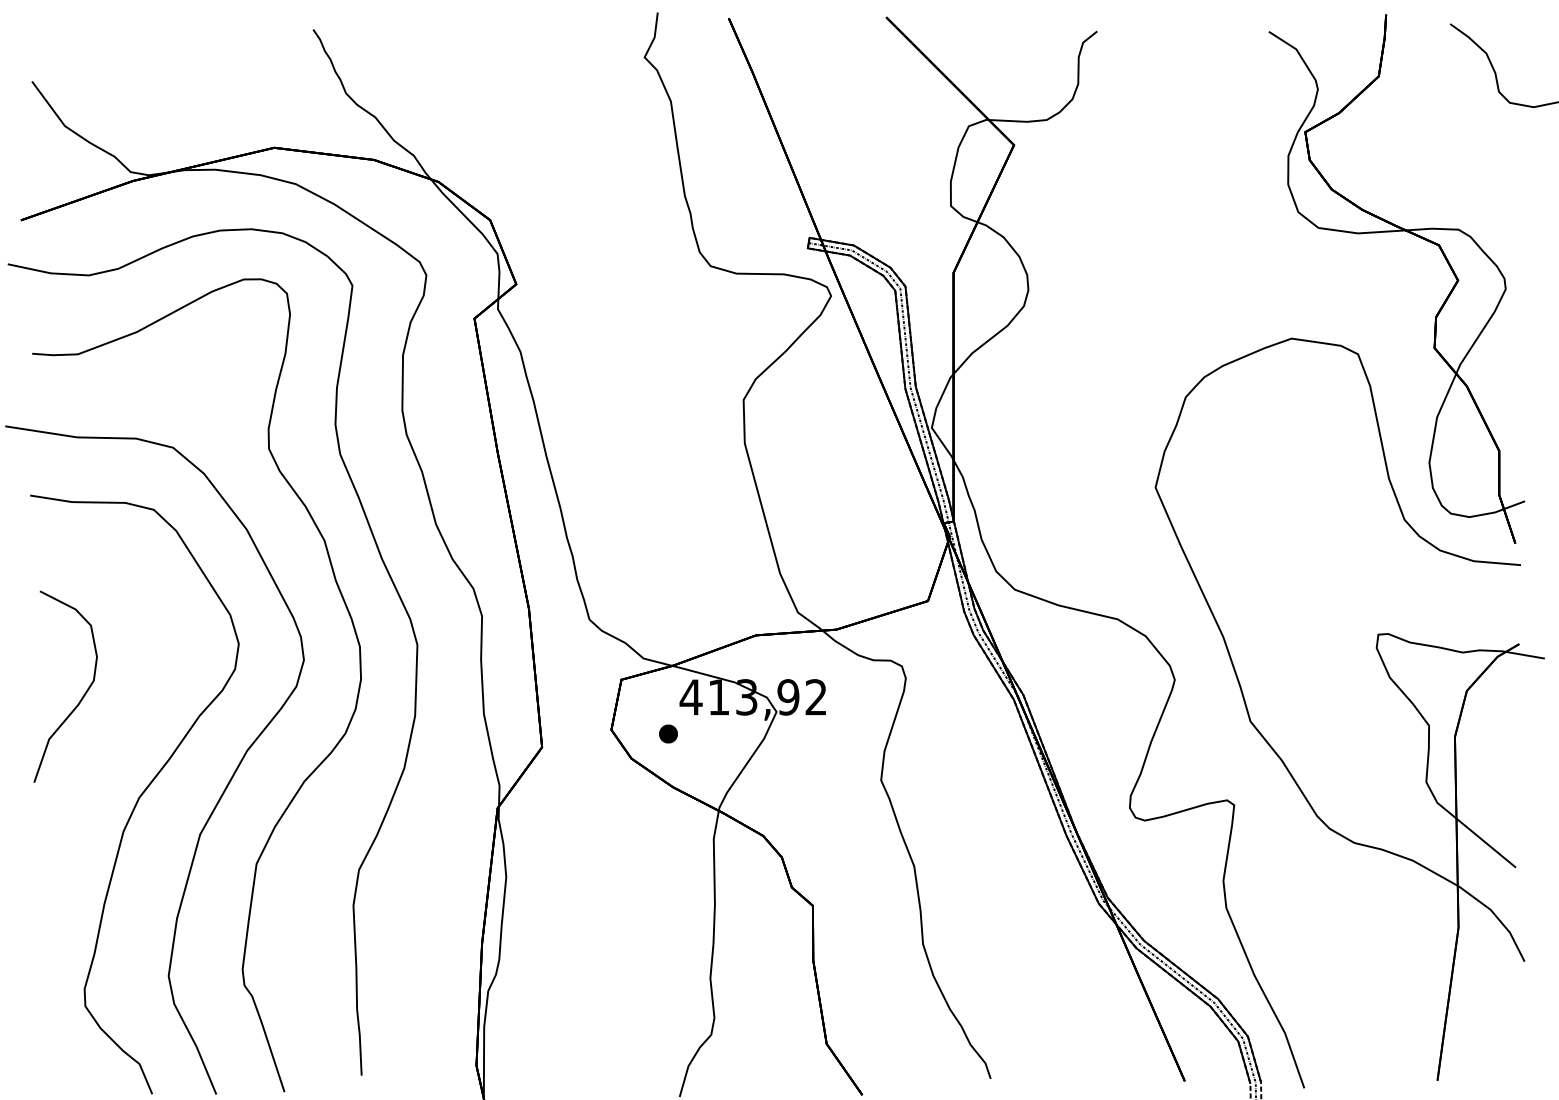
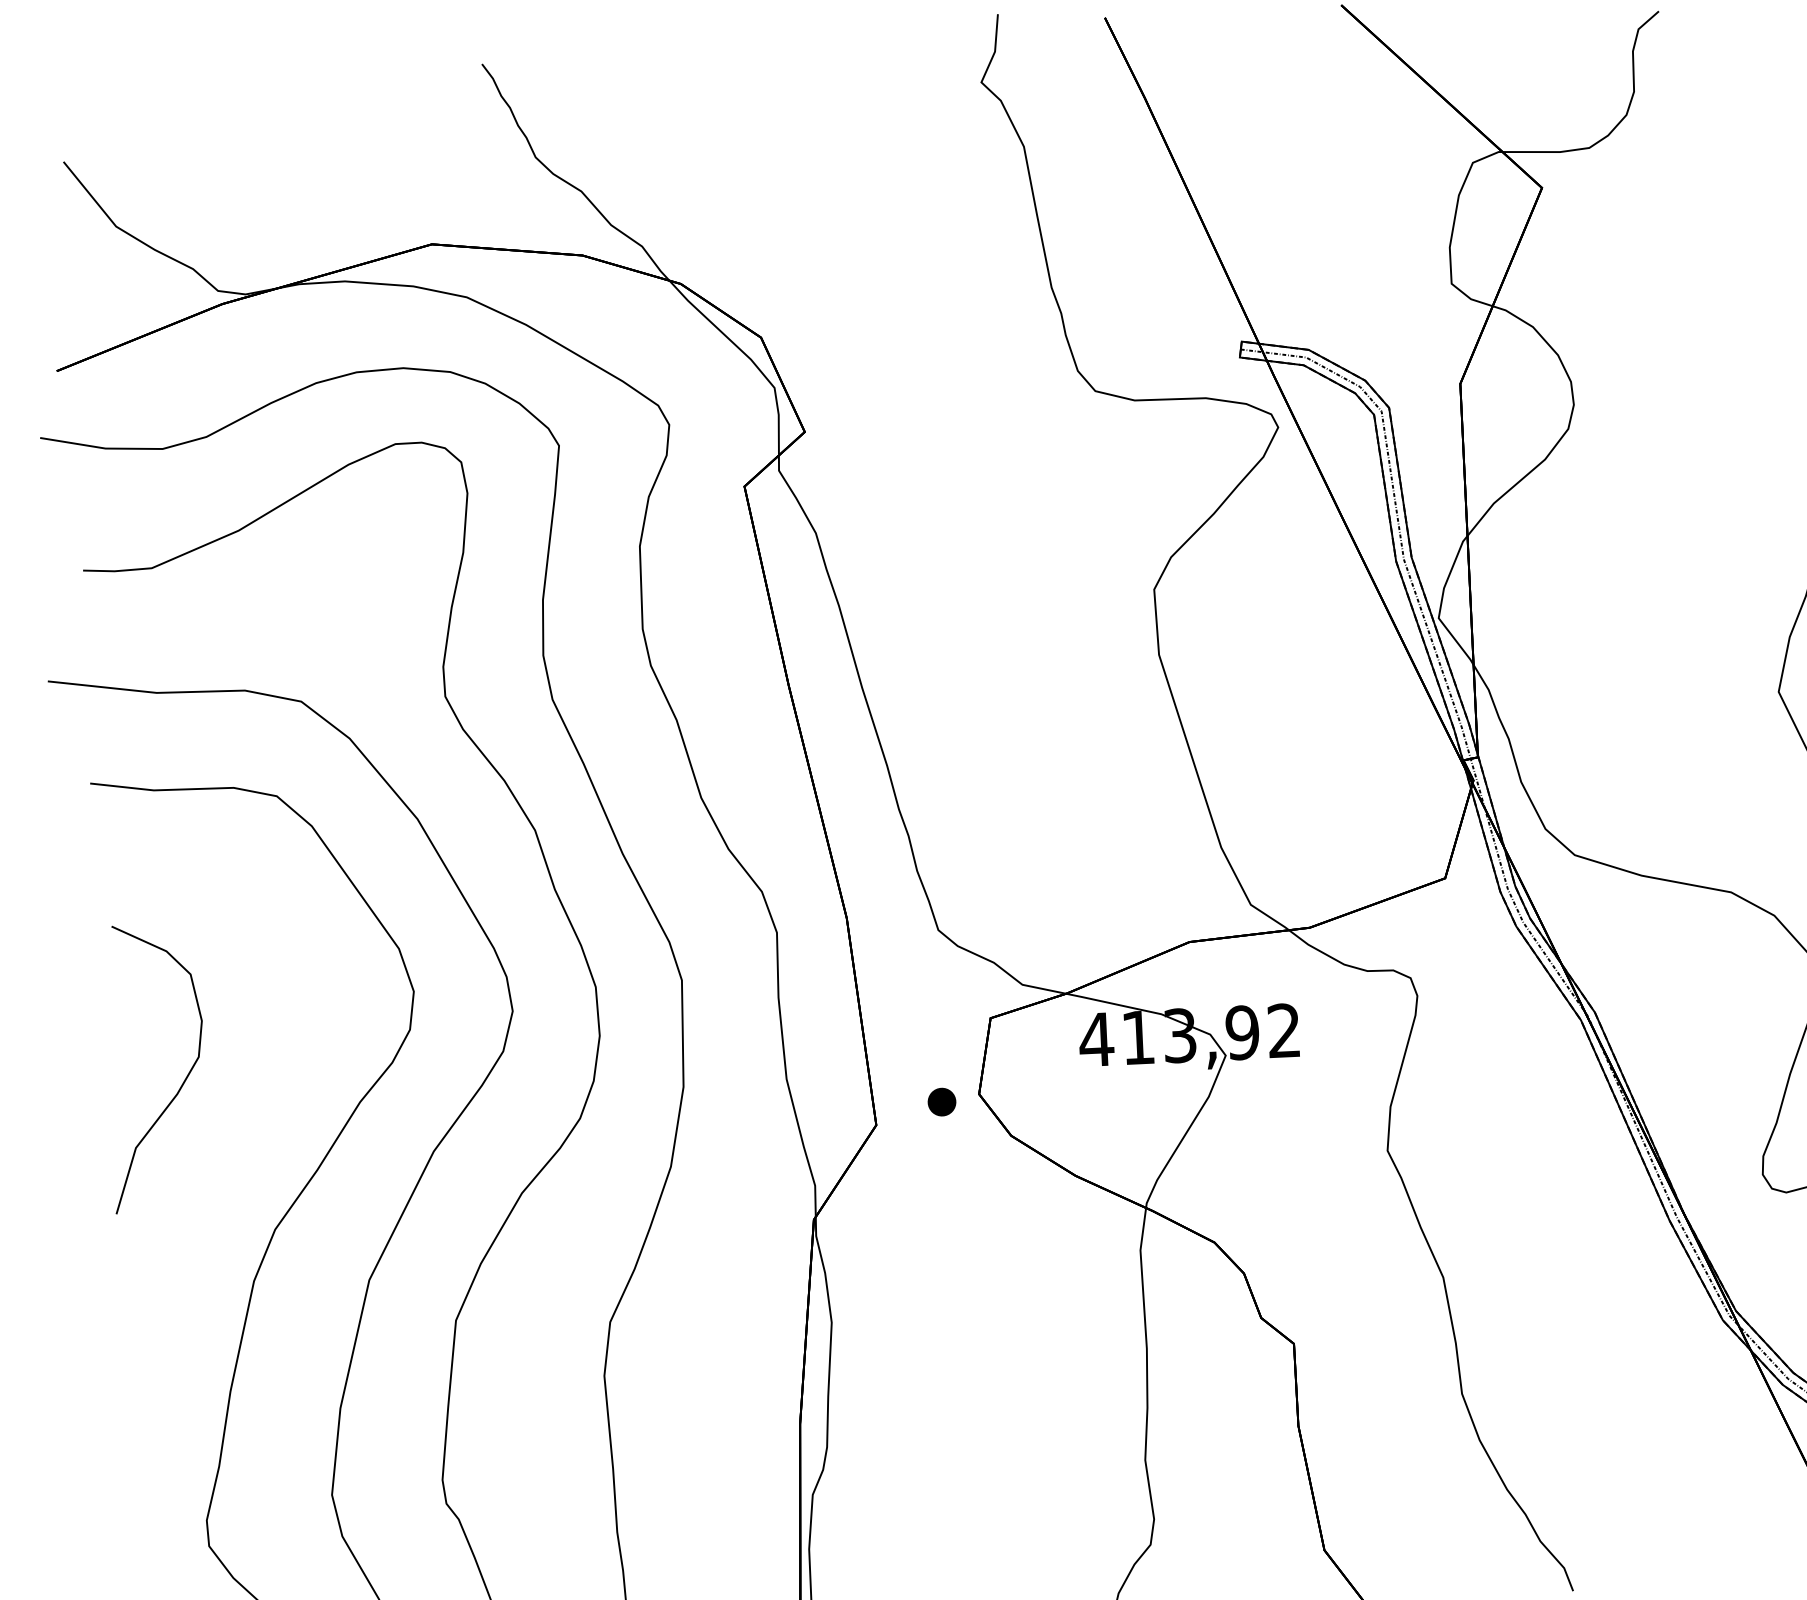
part: (668, 733) -> (941, 1101), moved

